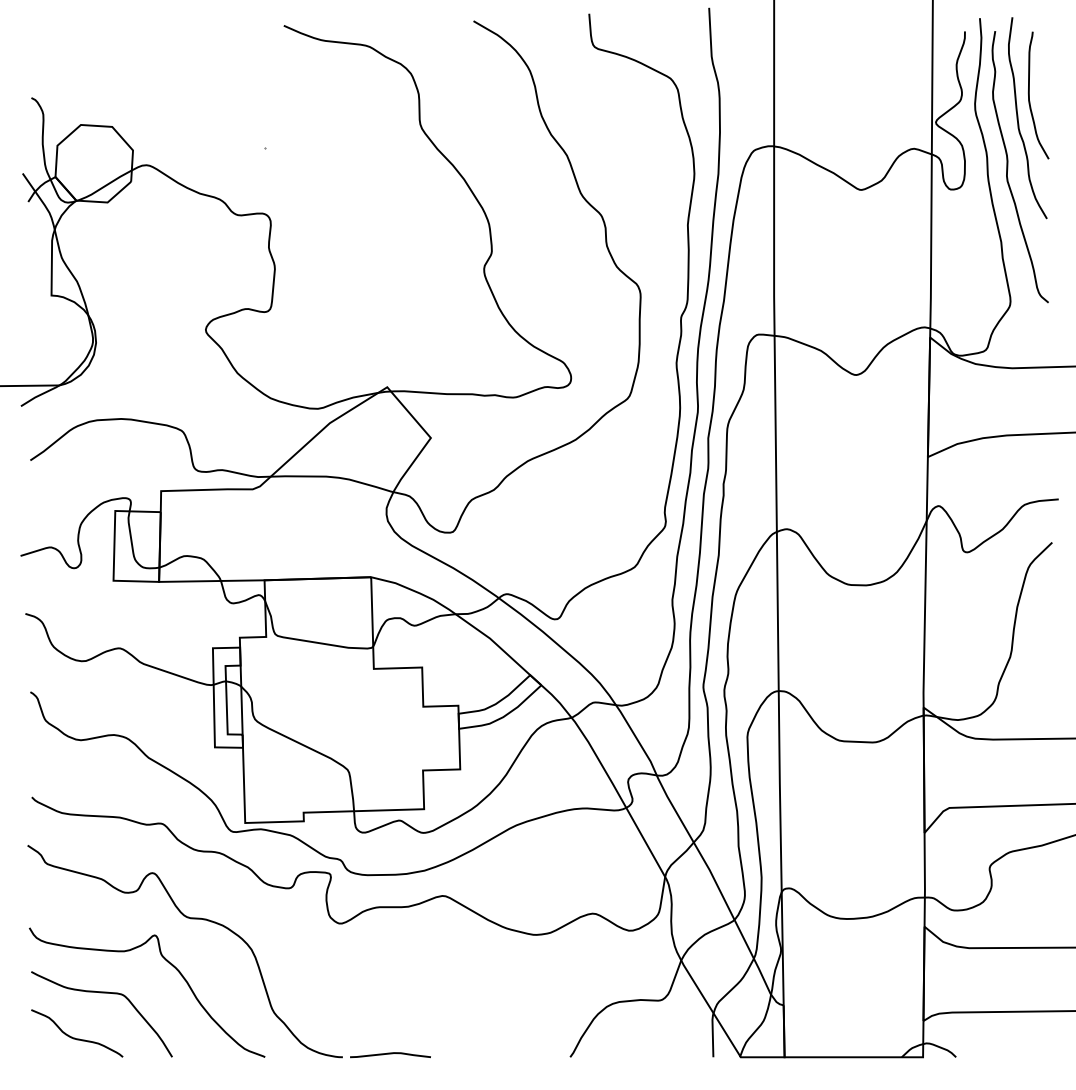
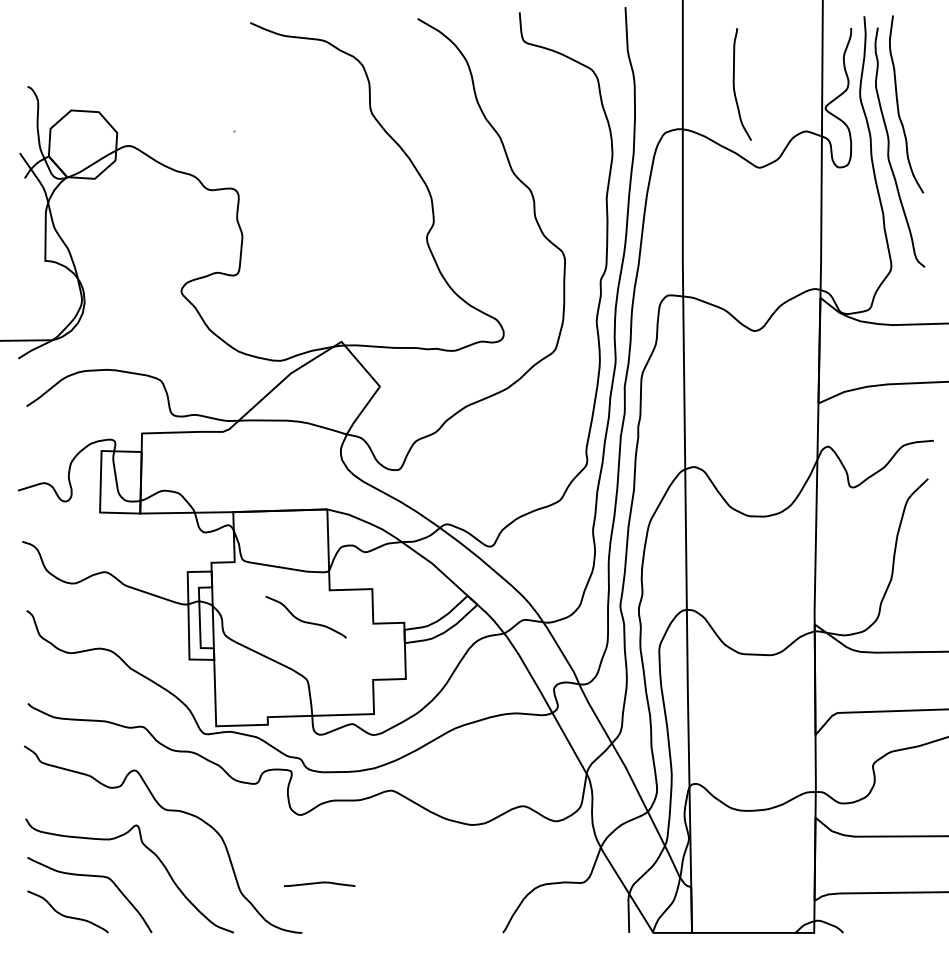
curve: (1029, 95) -> (734, 84), moved
curve: (345, 703) -> (304, 620), added
curve: (390, 1054) -> (319, 883), moved

